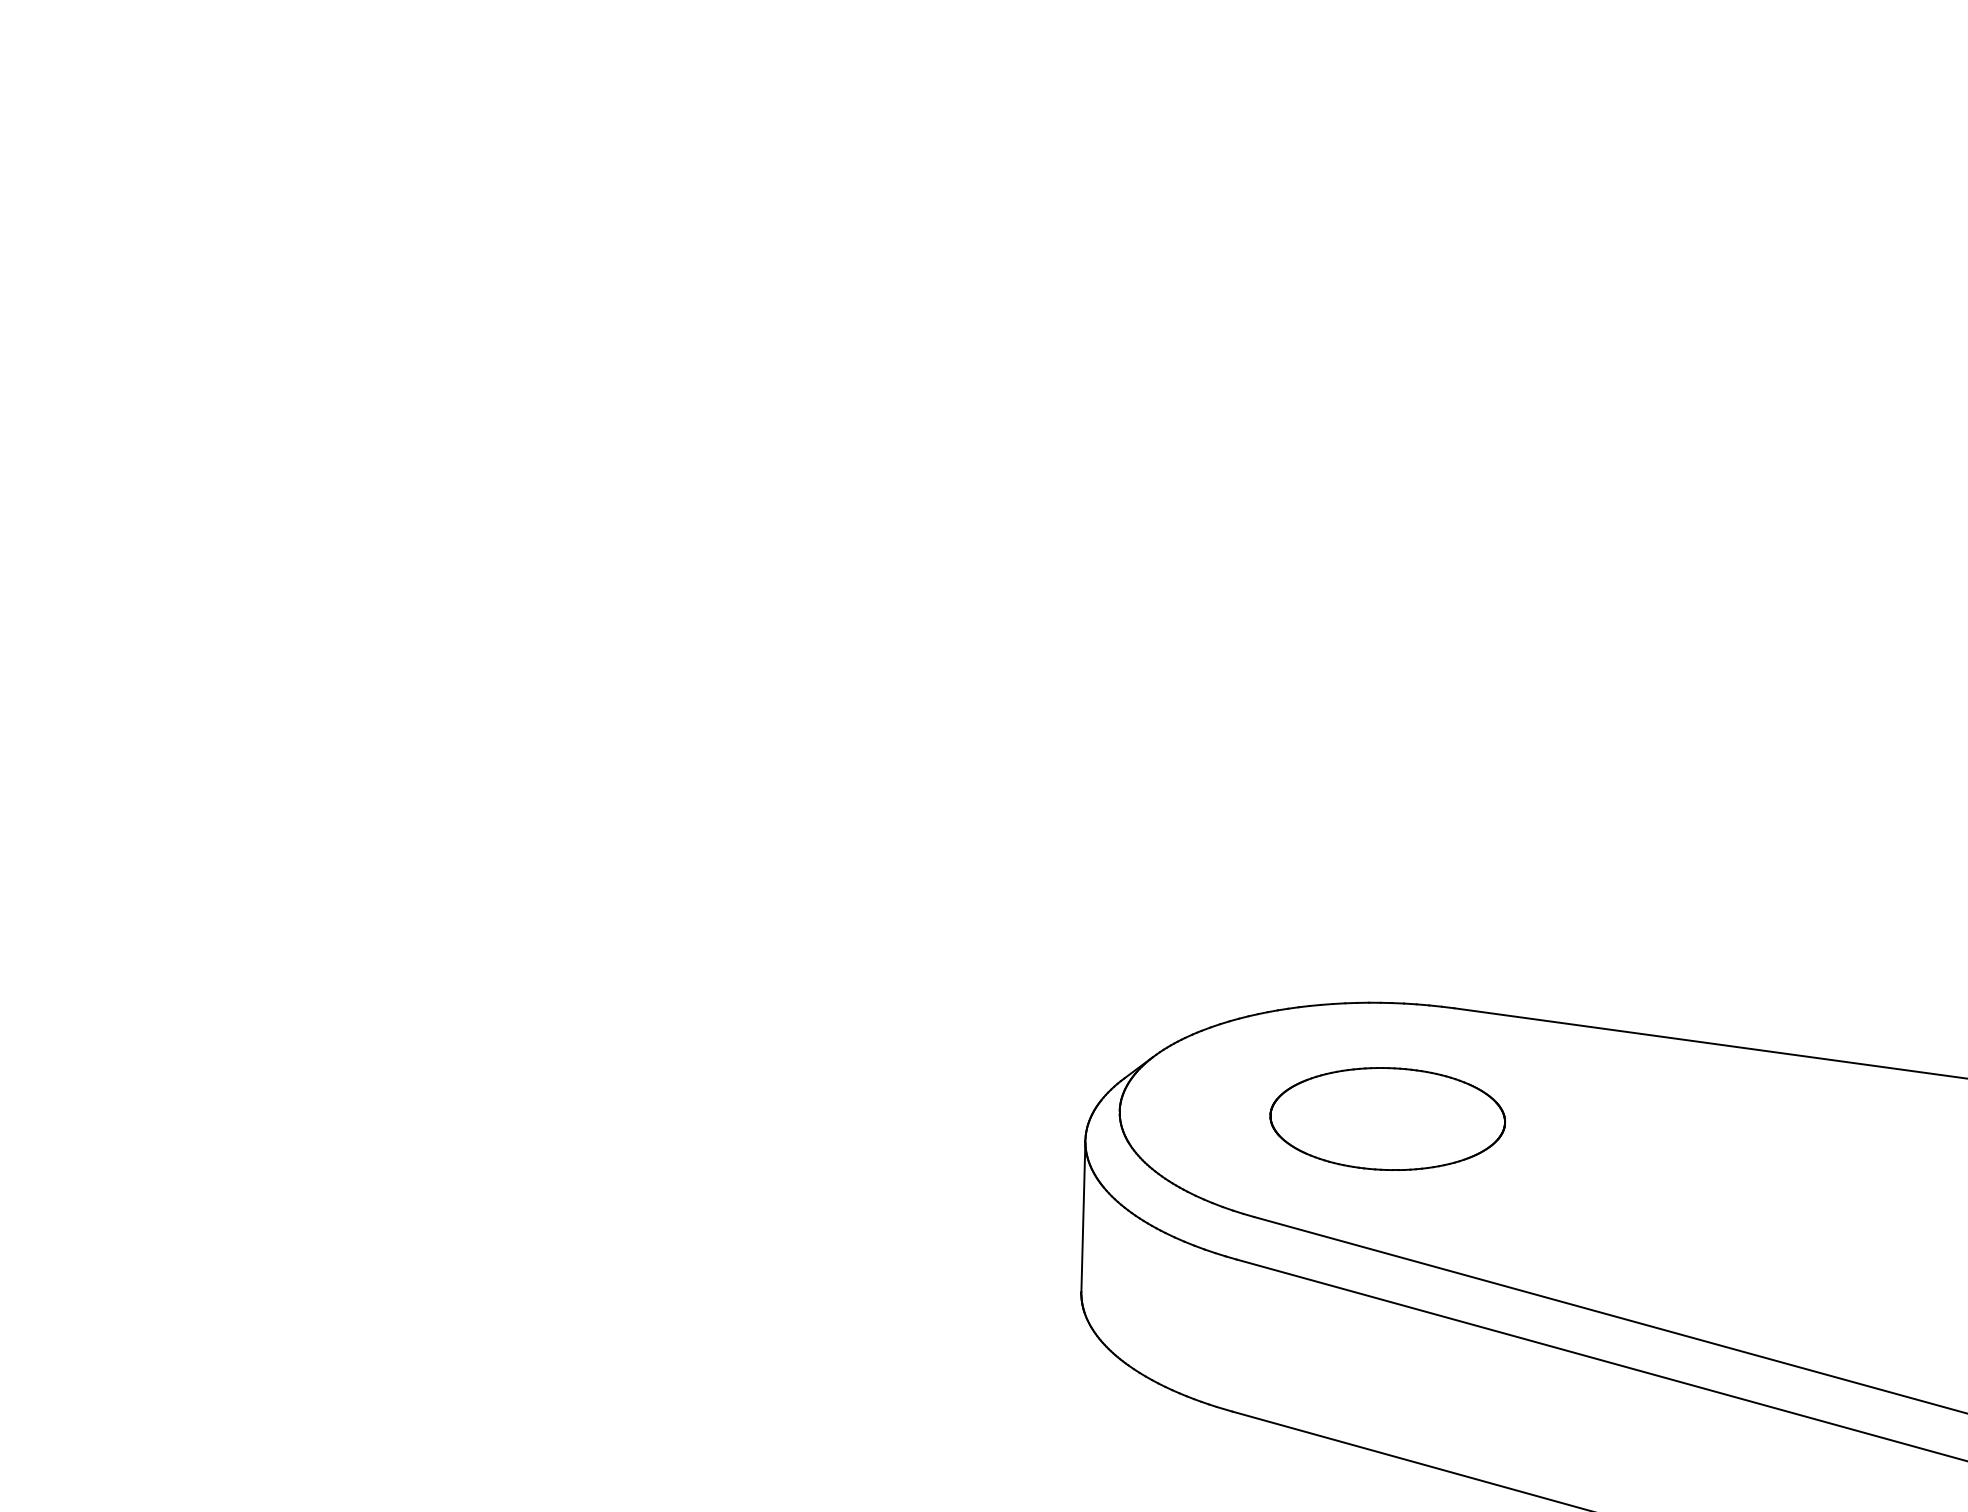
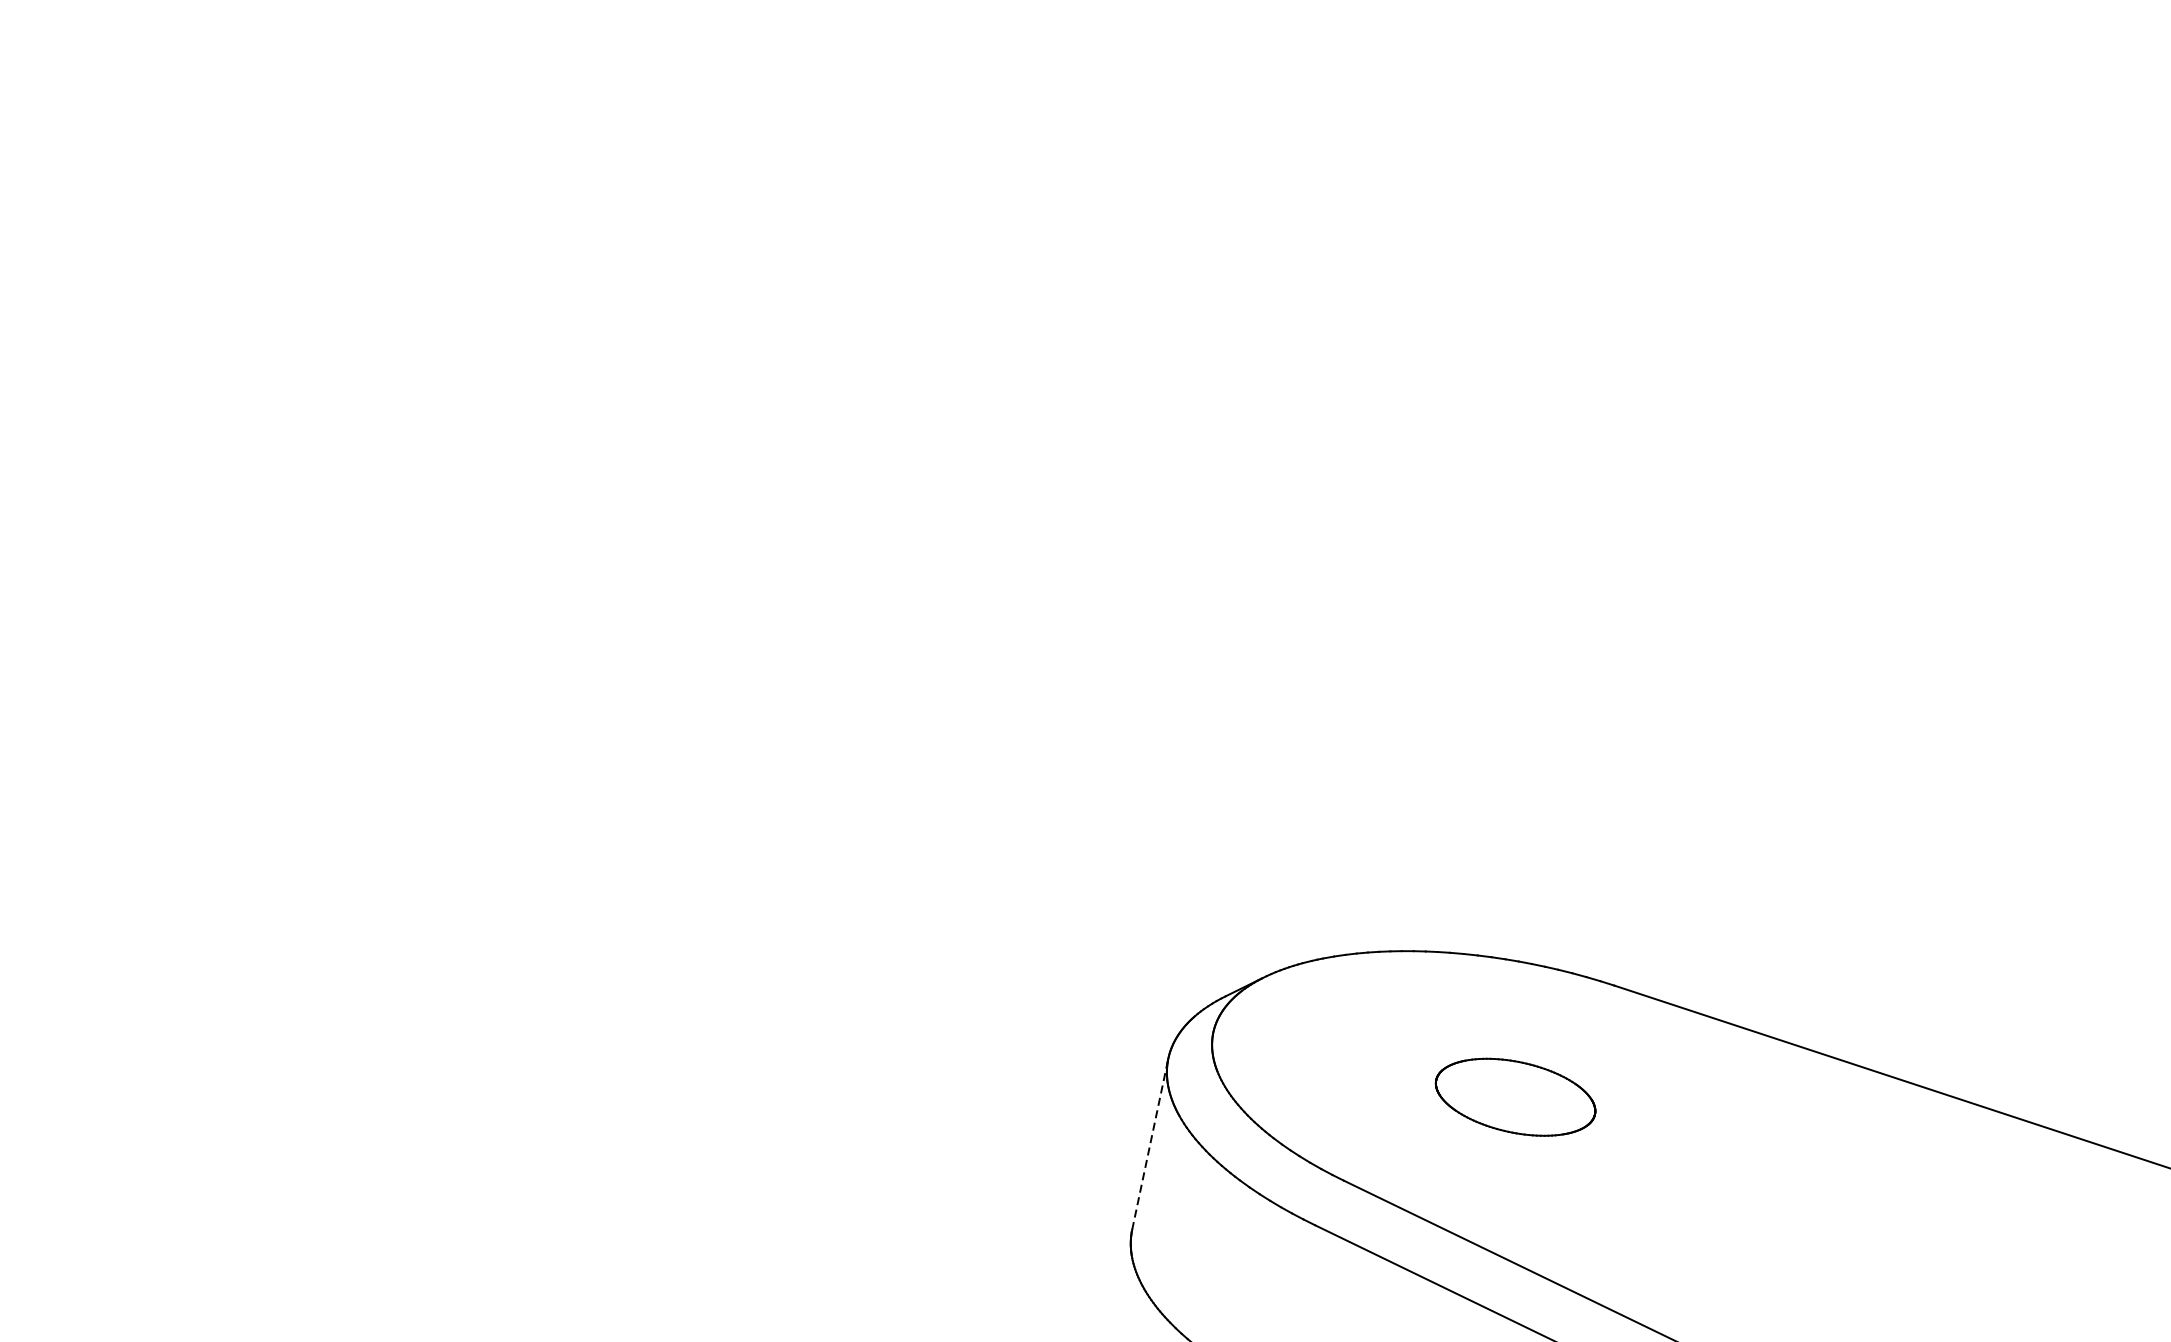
part: (1387, 1118) -> (1515, 1096), size x0.6
line: (1083, 1217) -> (1150, 1145), solid -> dashed

